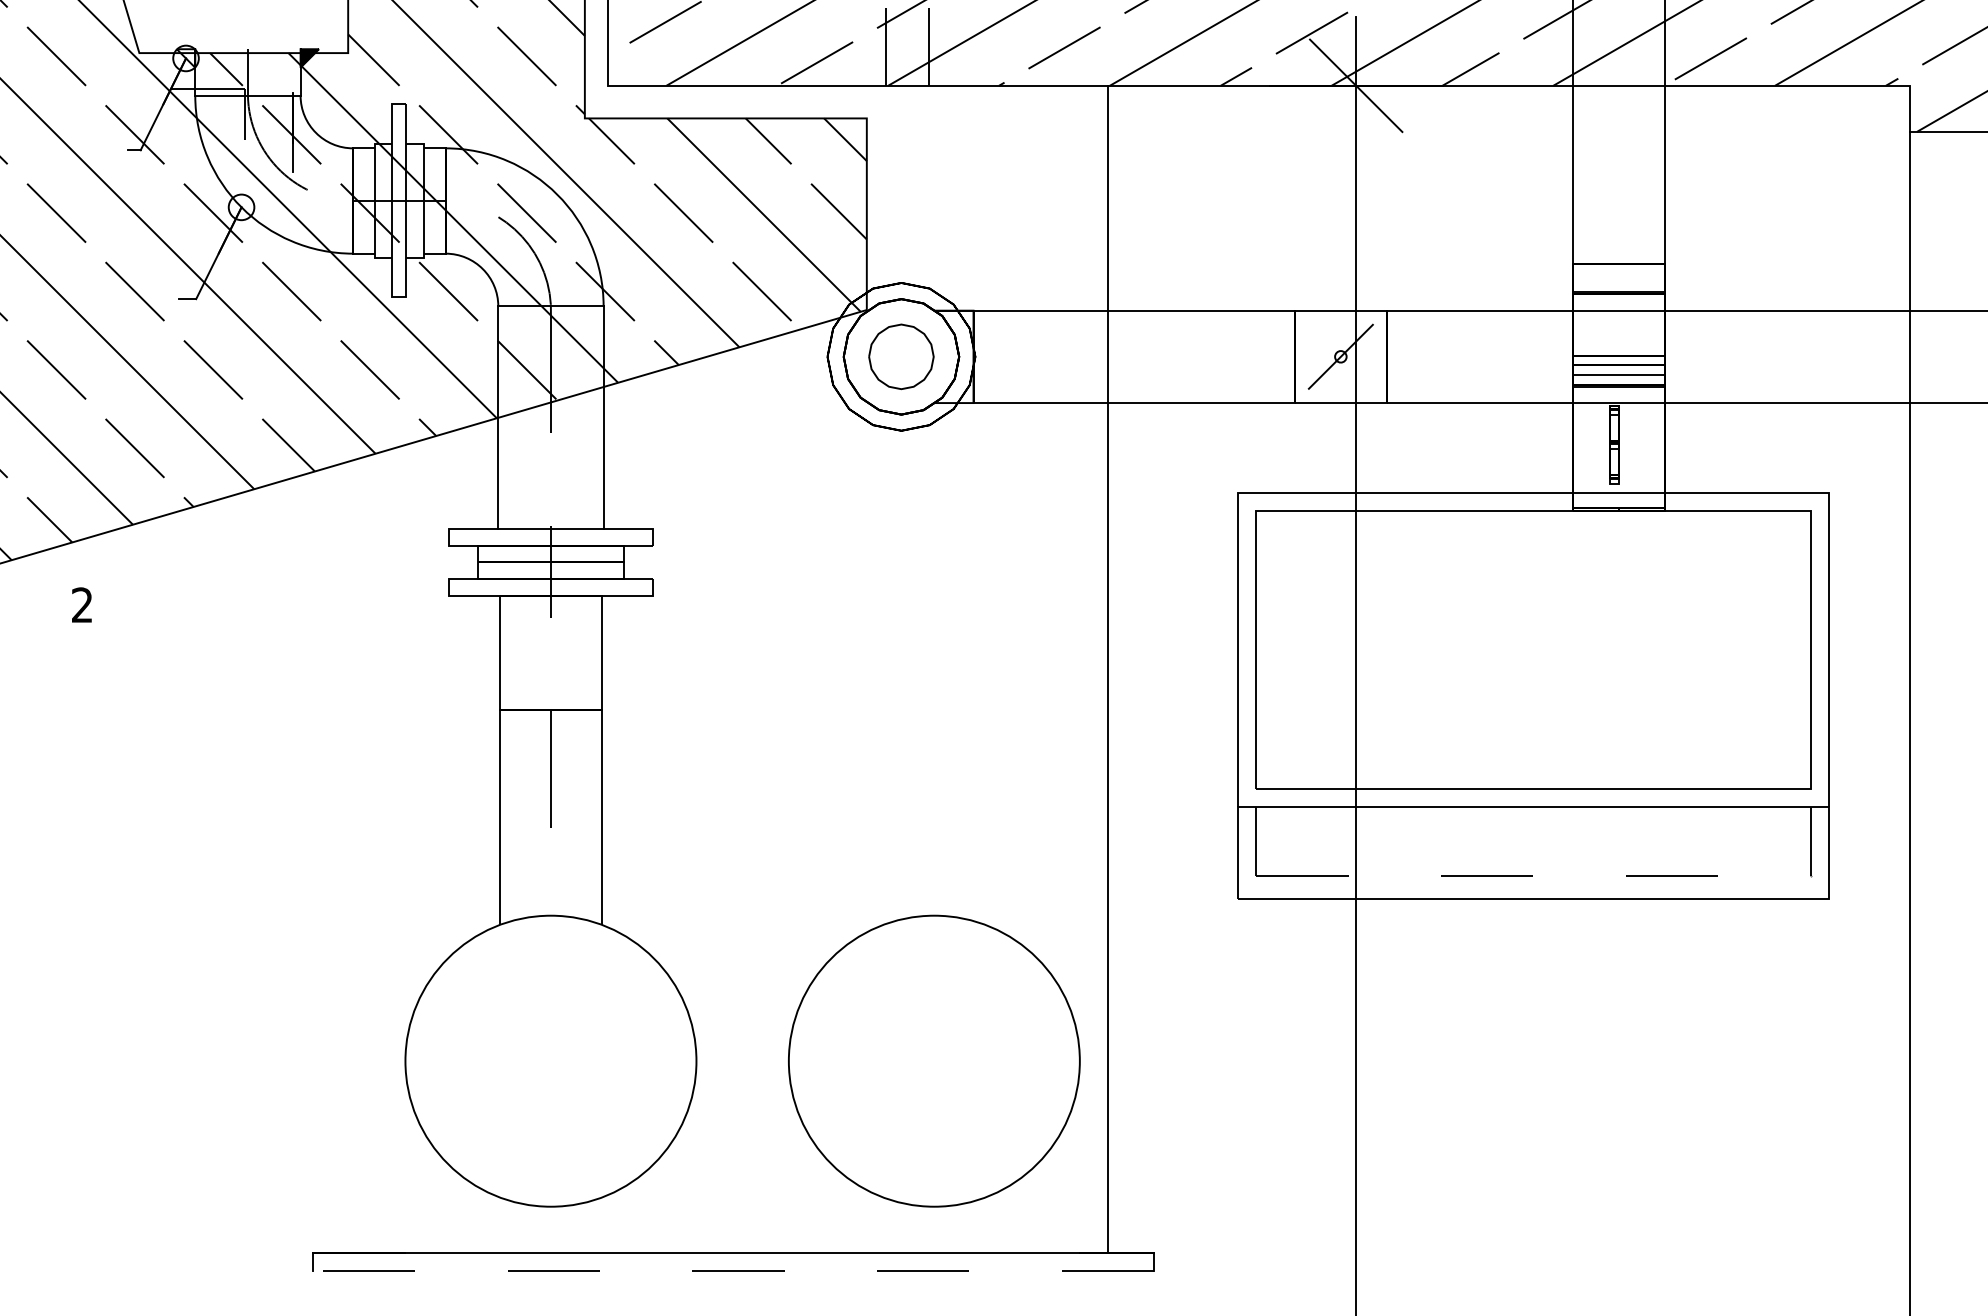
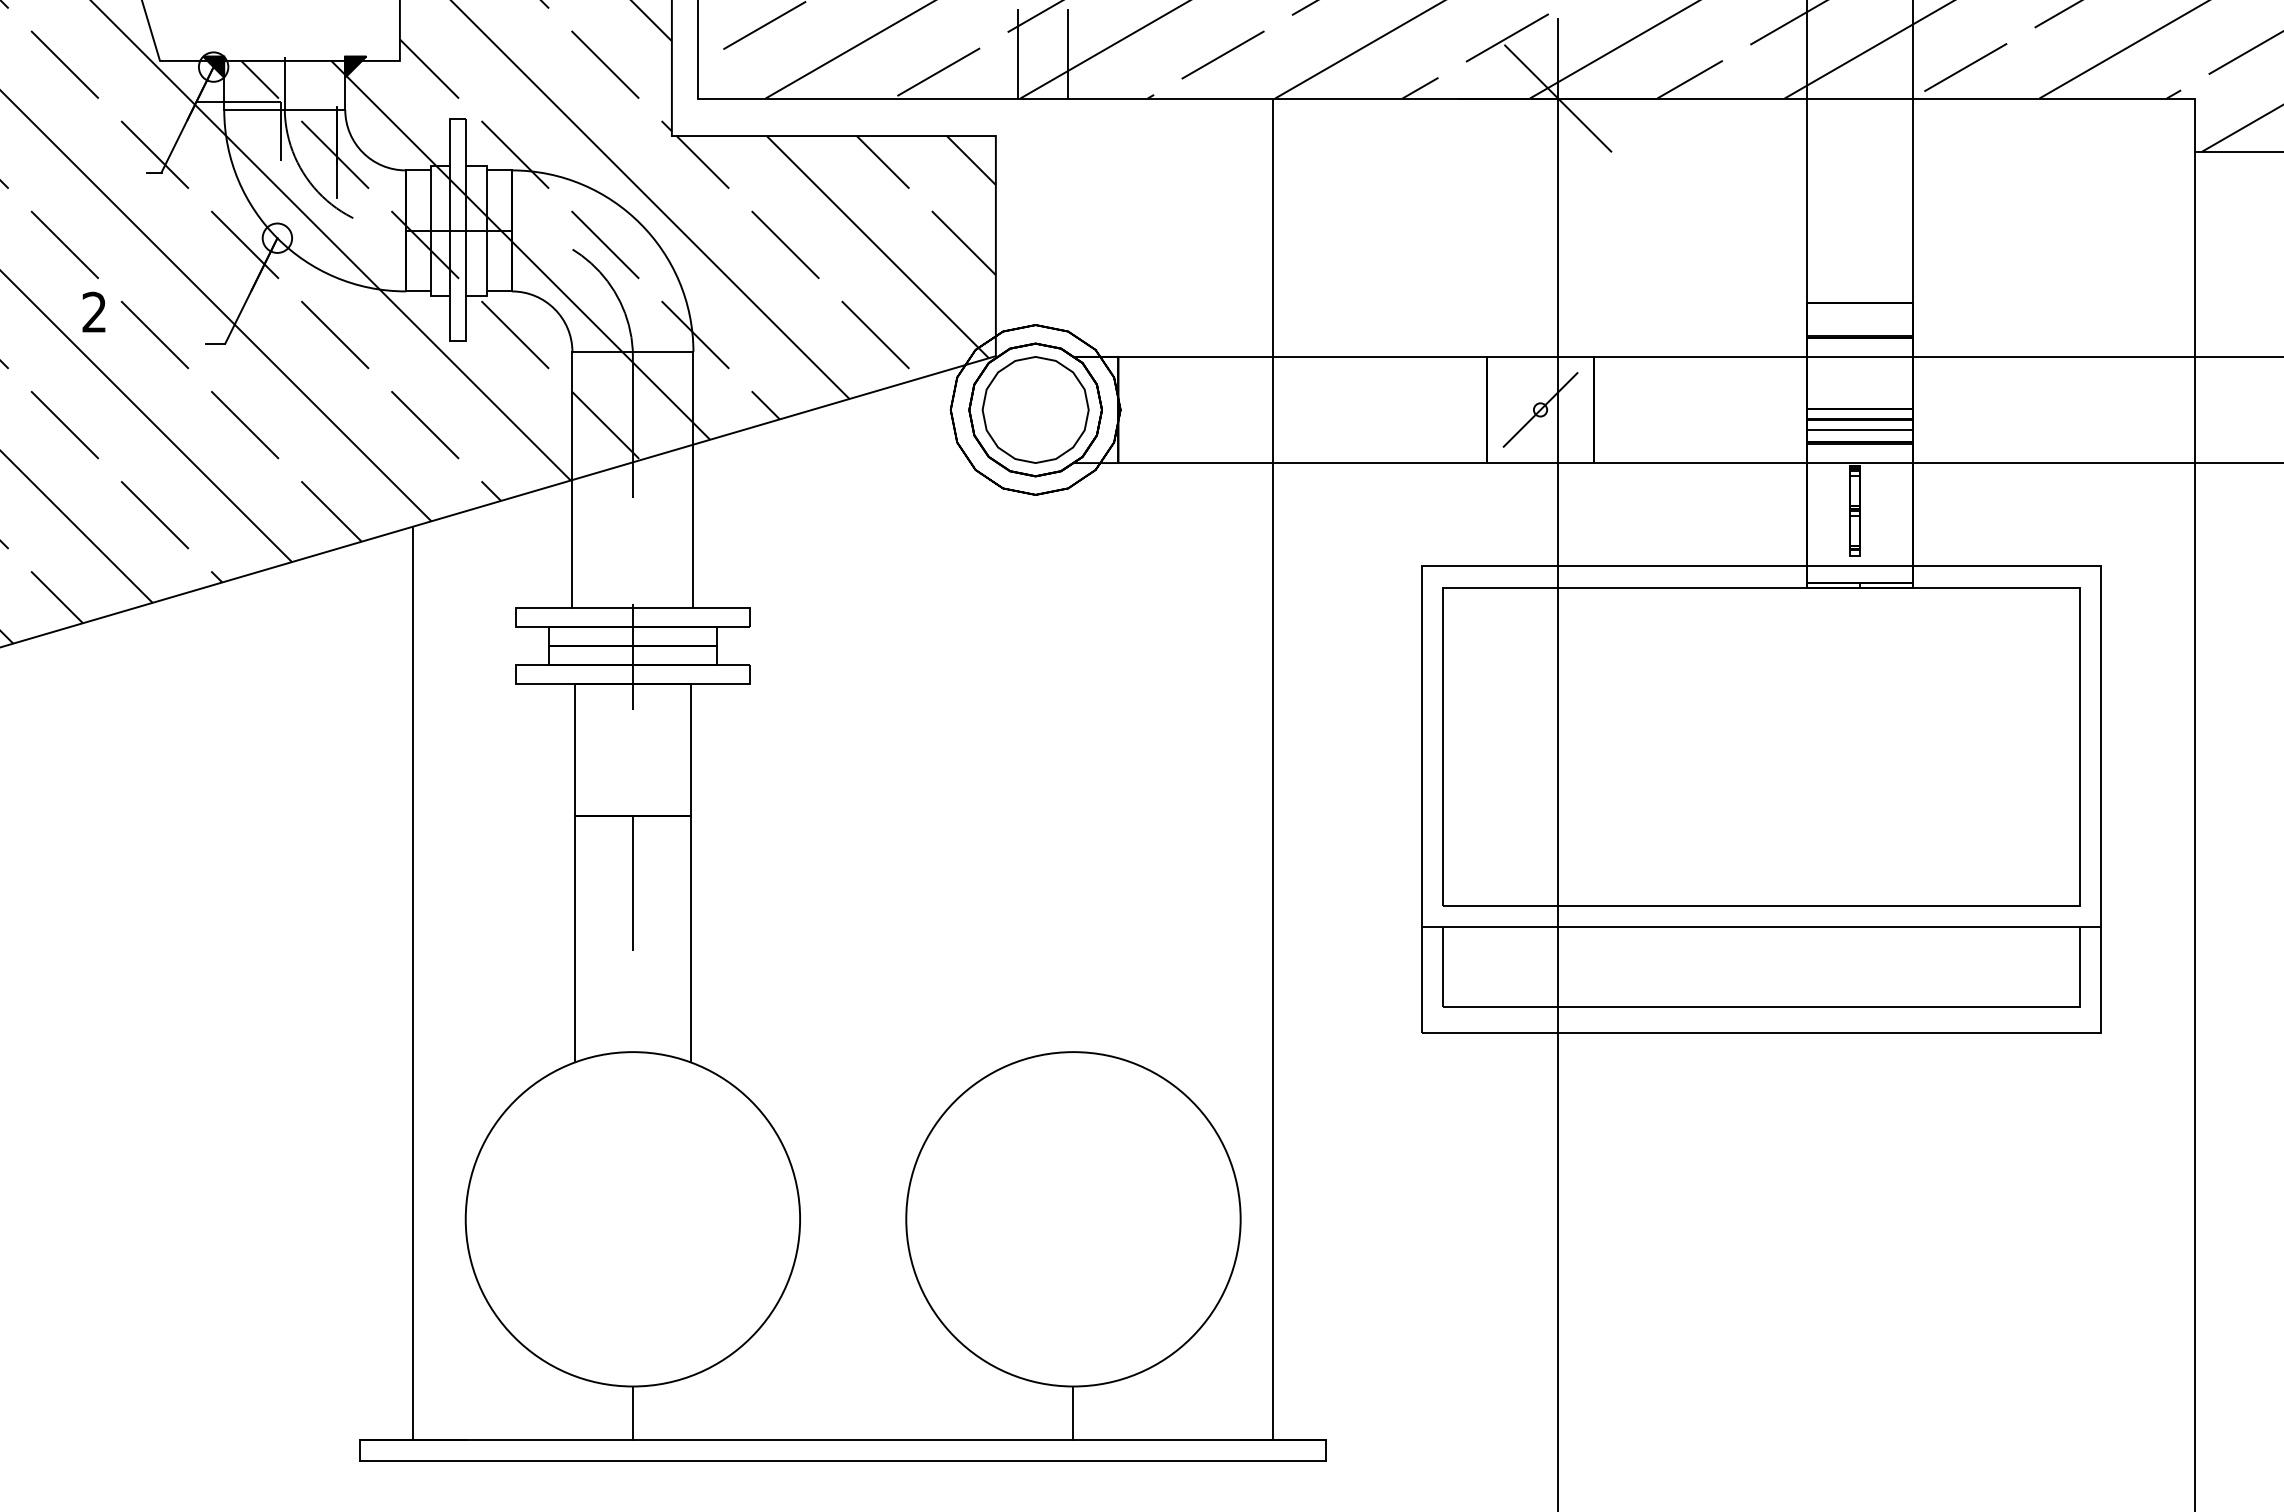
fill: (185, 57) -> (213, 66), added
part: (901, 356) -> (1035, 409), size x1.43
text: (81, 604) -> (93, 311), moved
line: (359, 855) -> (412, 983), added
line: (1568, 876) -> (1802, 1006), dashed -> solid
line: (550, 1229) -> (632, 1412), added
line: (934, 1229) -> (1073, 1412), added
line: (733, 1271) -> (842, 1460), dashed -> solid

